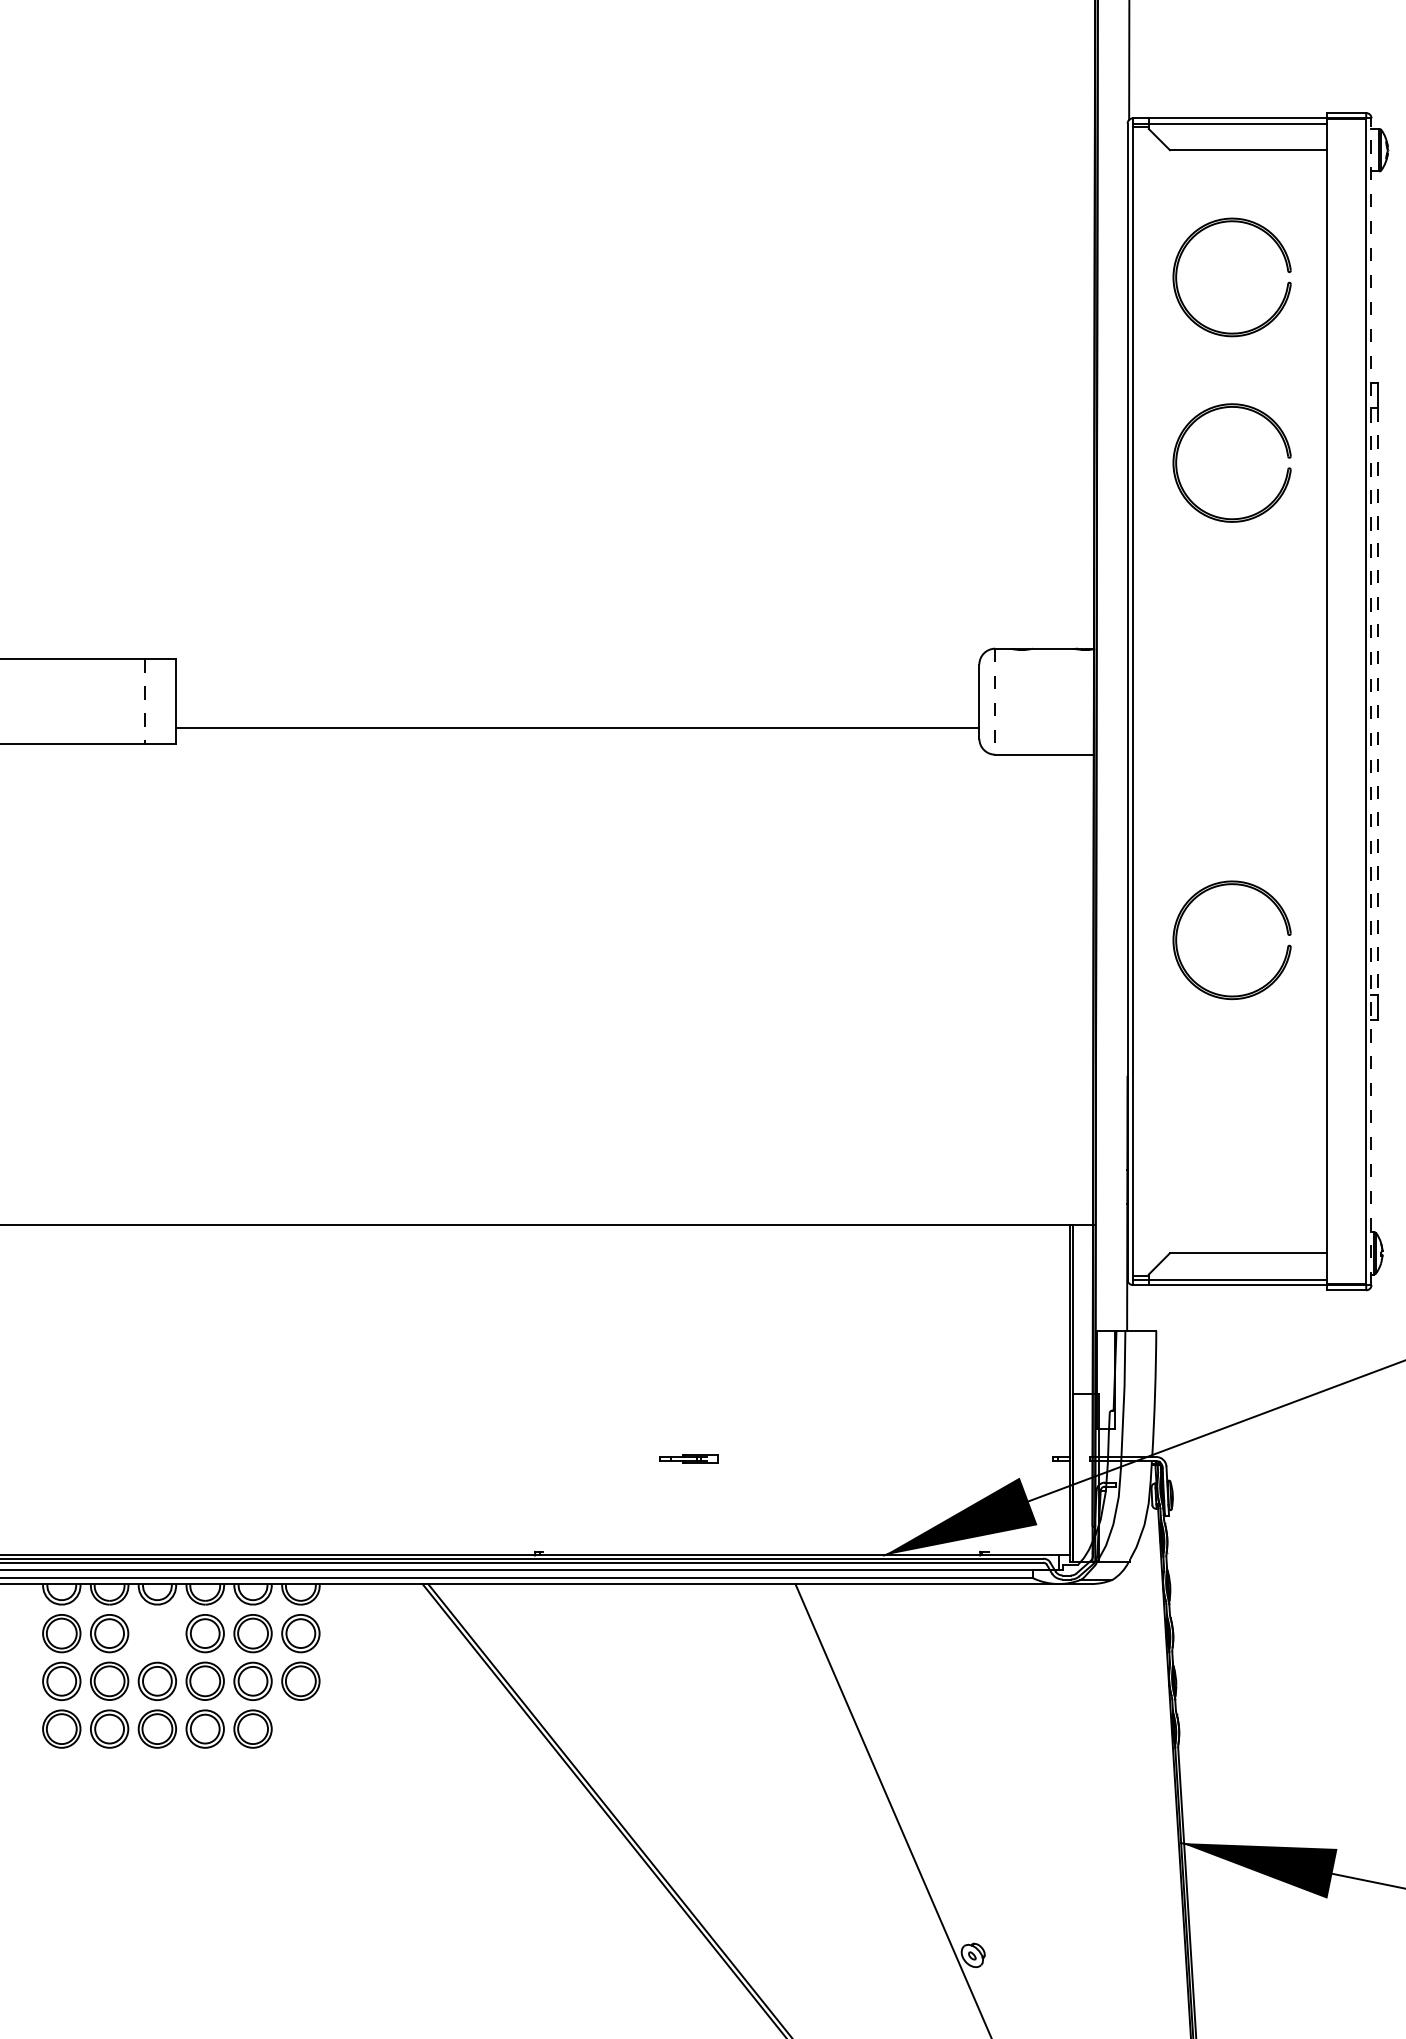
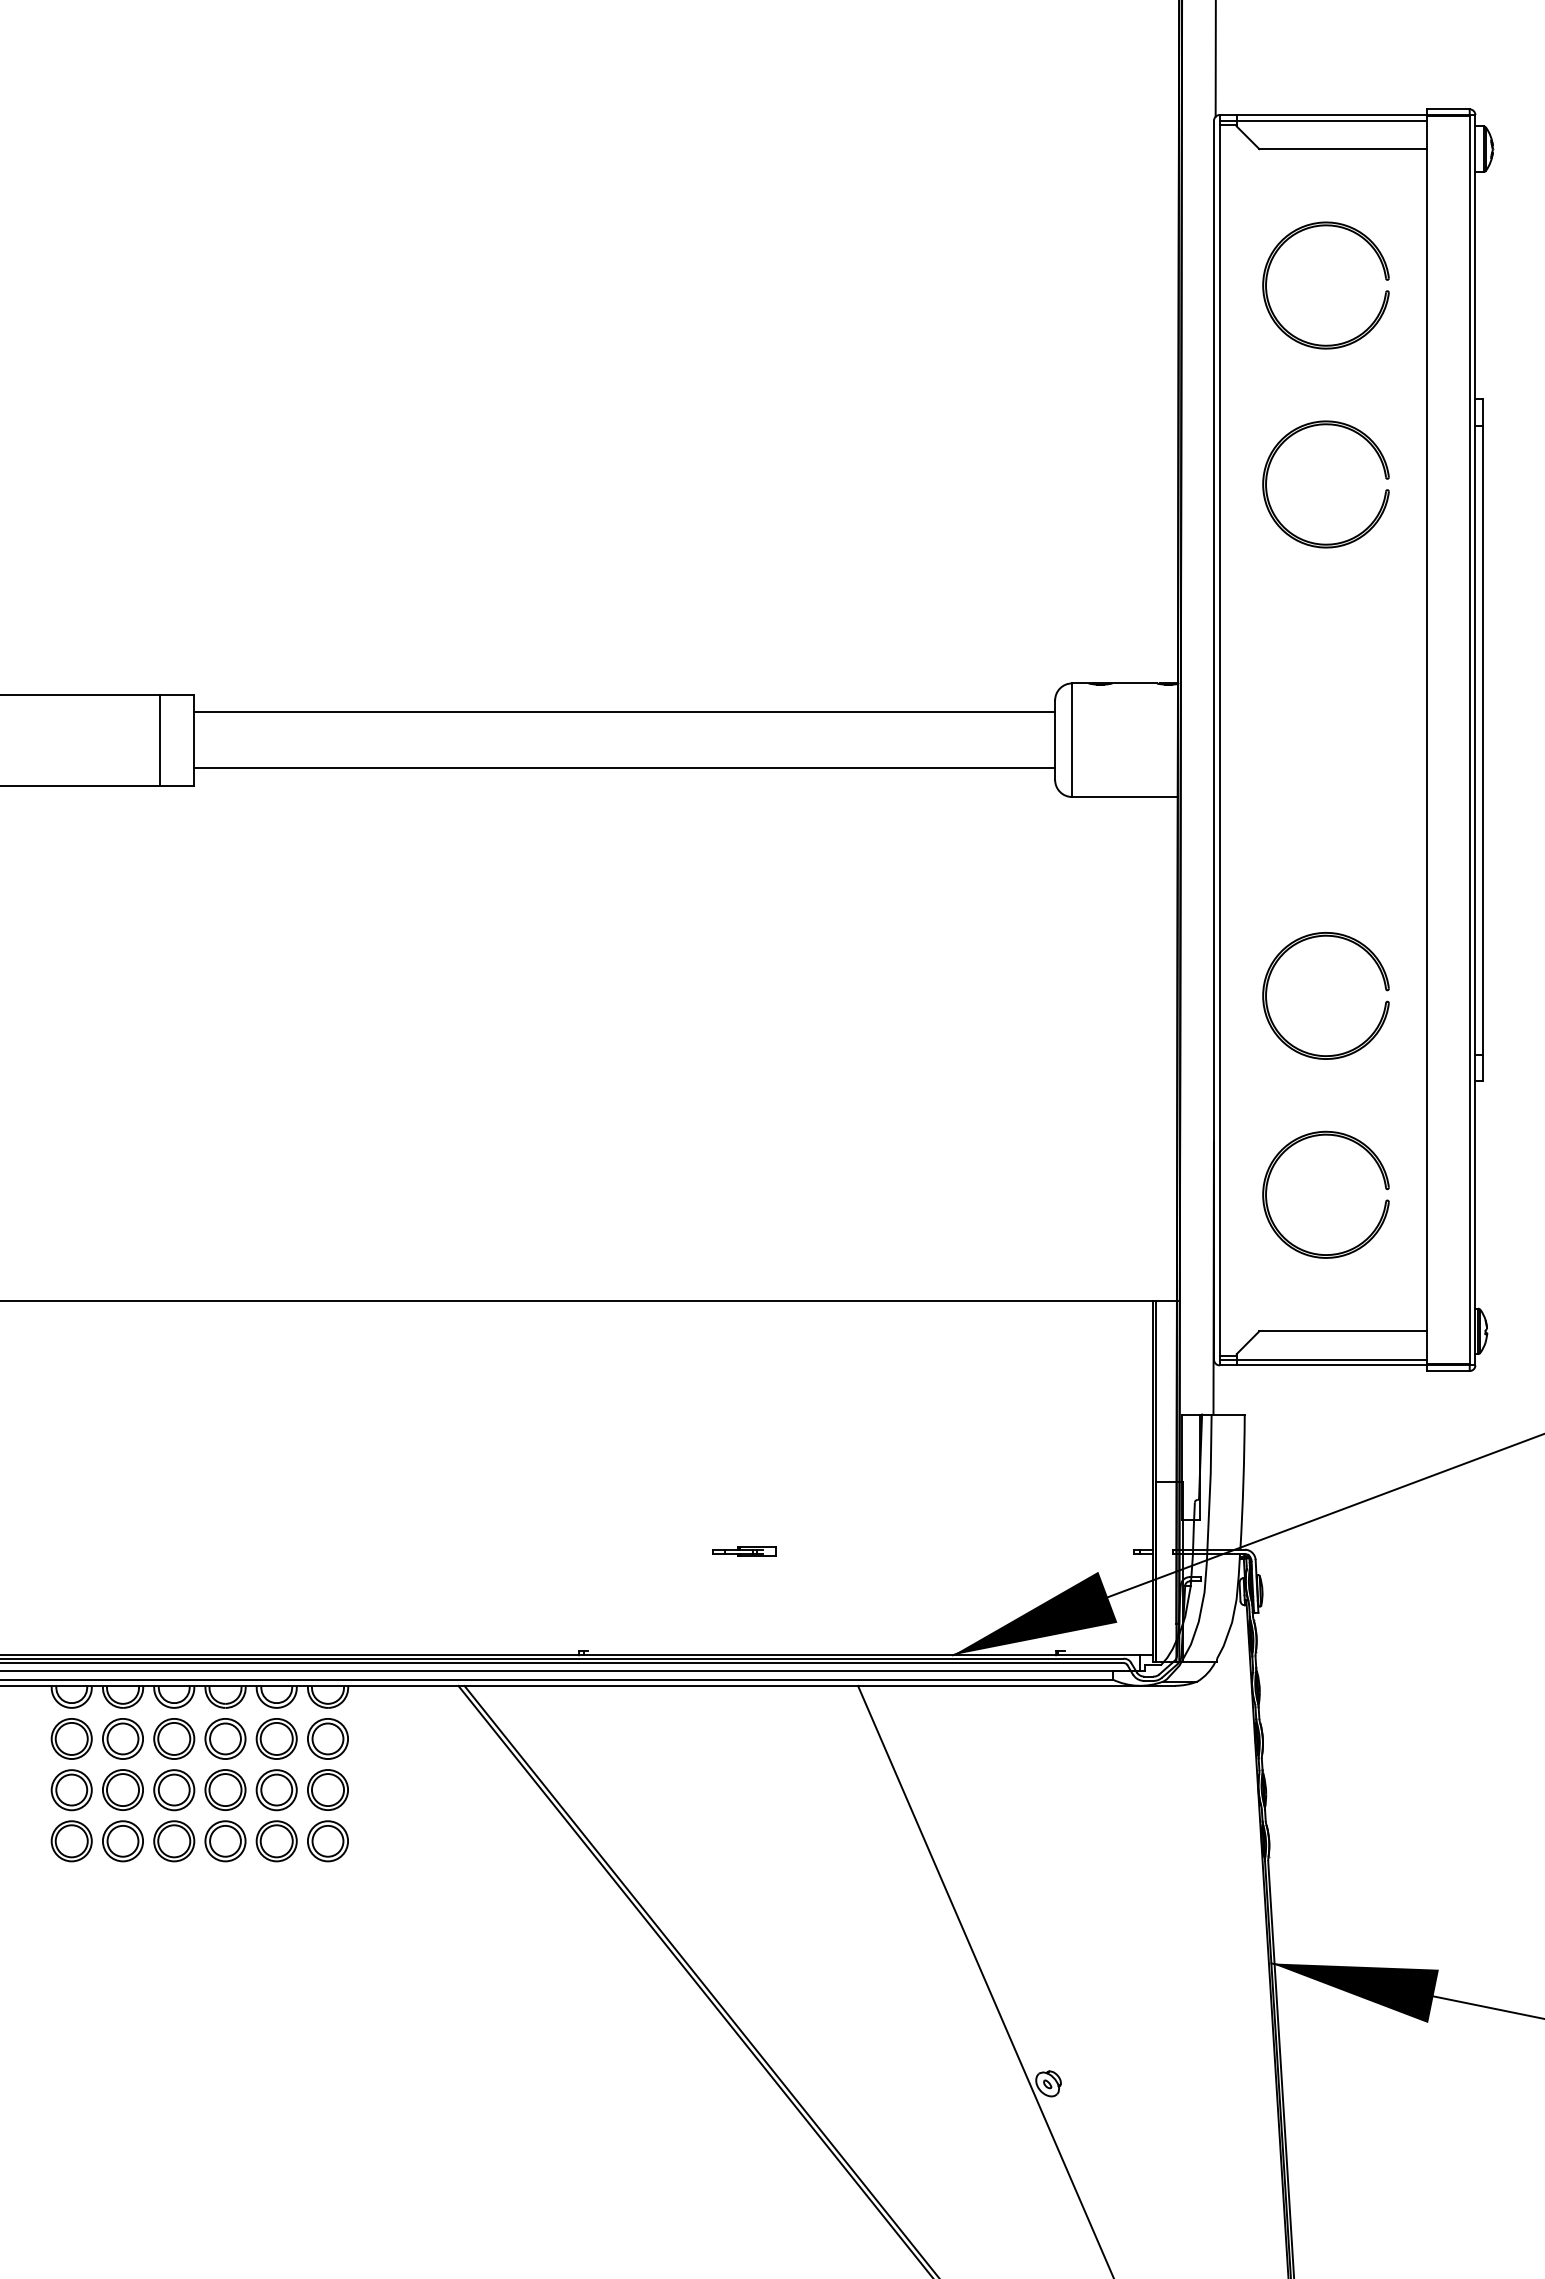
line: (577, 675) -> (624, 712), added
line: (144, 701) -> (160, 740), dashed -> solid
line: (995, 701) -> (1072, 740), dashed -> solid
line: (1371, 701) -> (1475, 739), dashed -> solid
line: (1378, 701) -> (1482, 740), dashed -> solid
part: (1191, 1089) -> (1282, 1155), added
part: (157, 1633) -> (174, 1738), added
part: (300, 1729) -> (327, 1841), added

